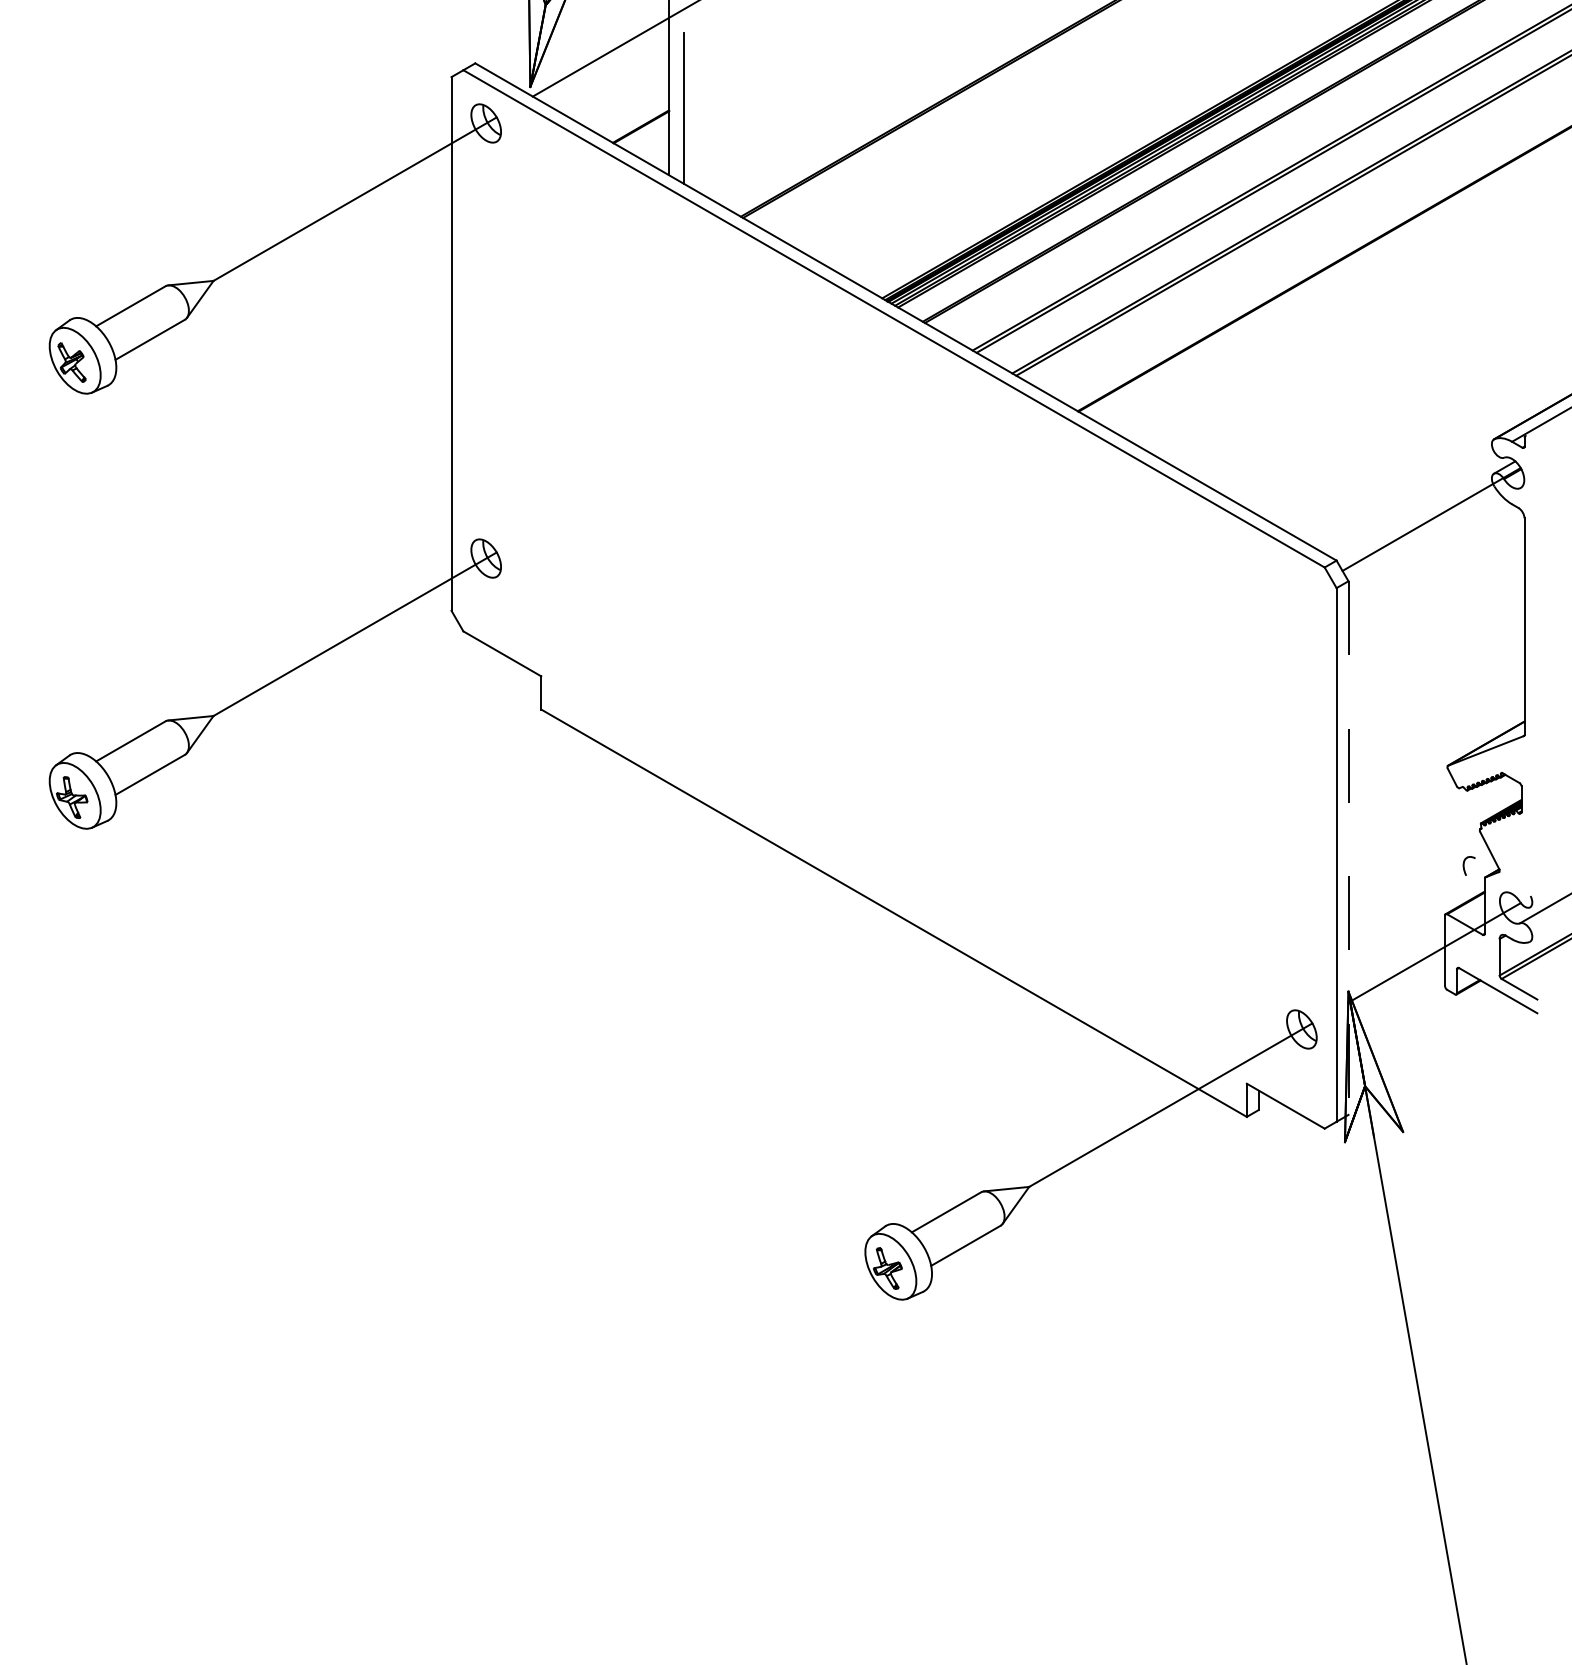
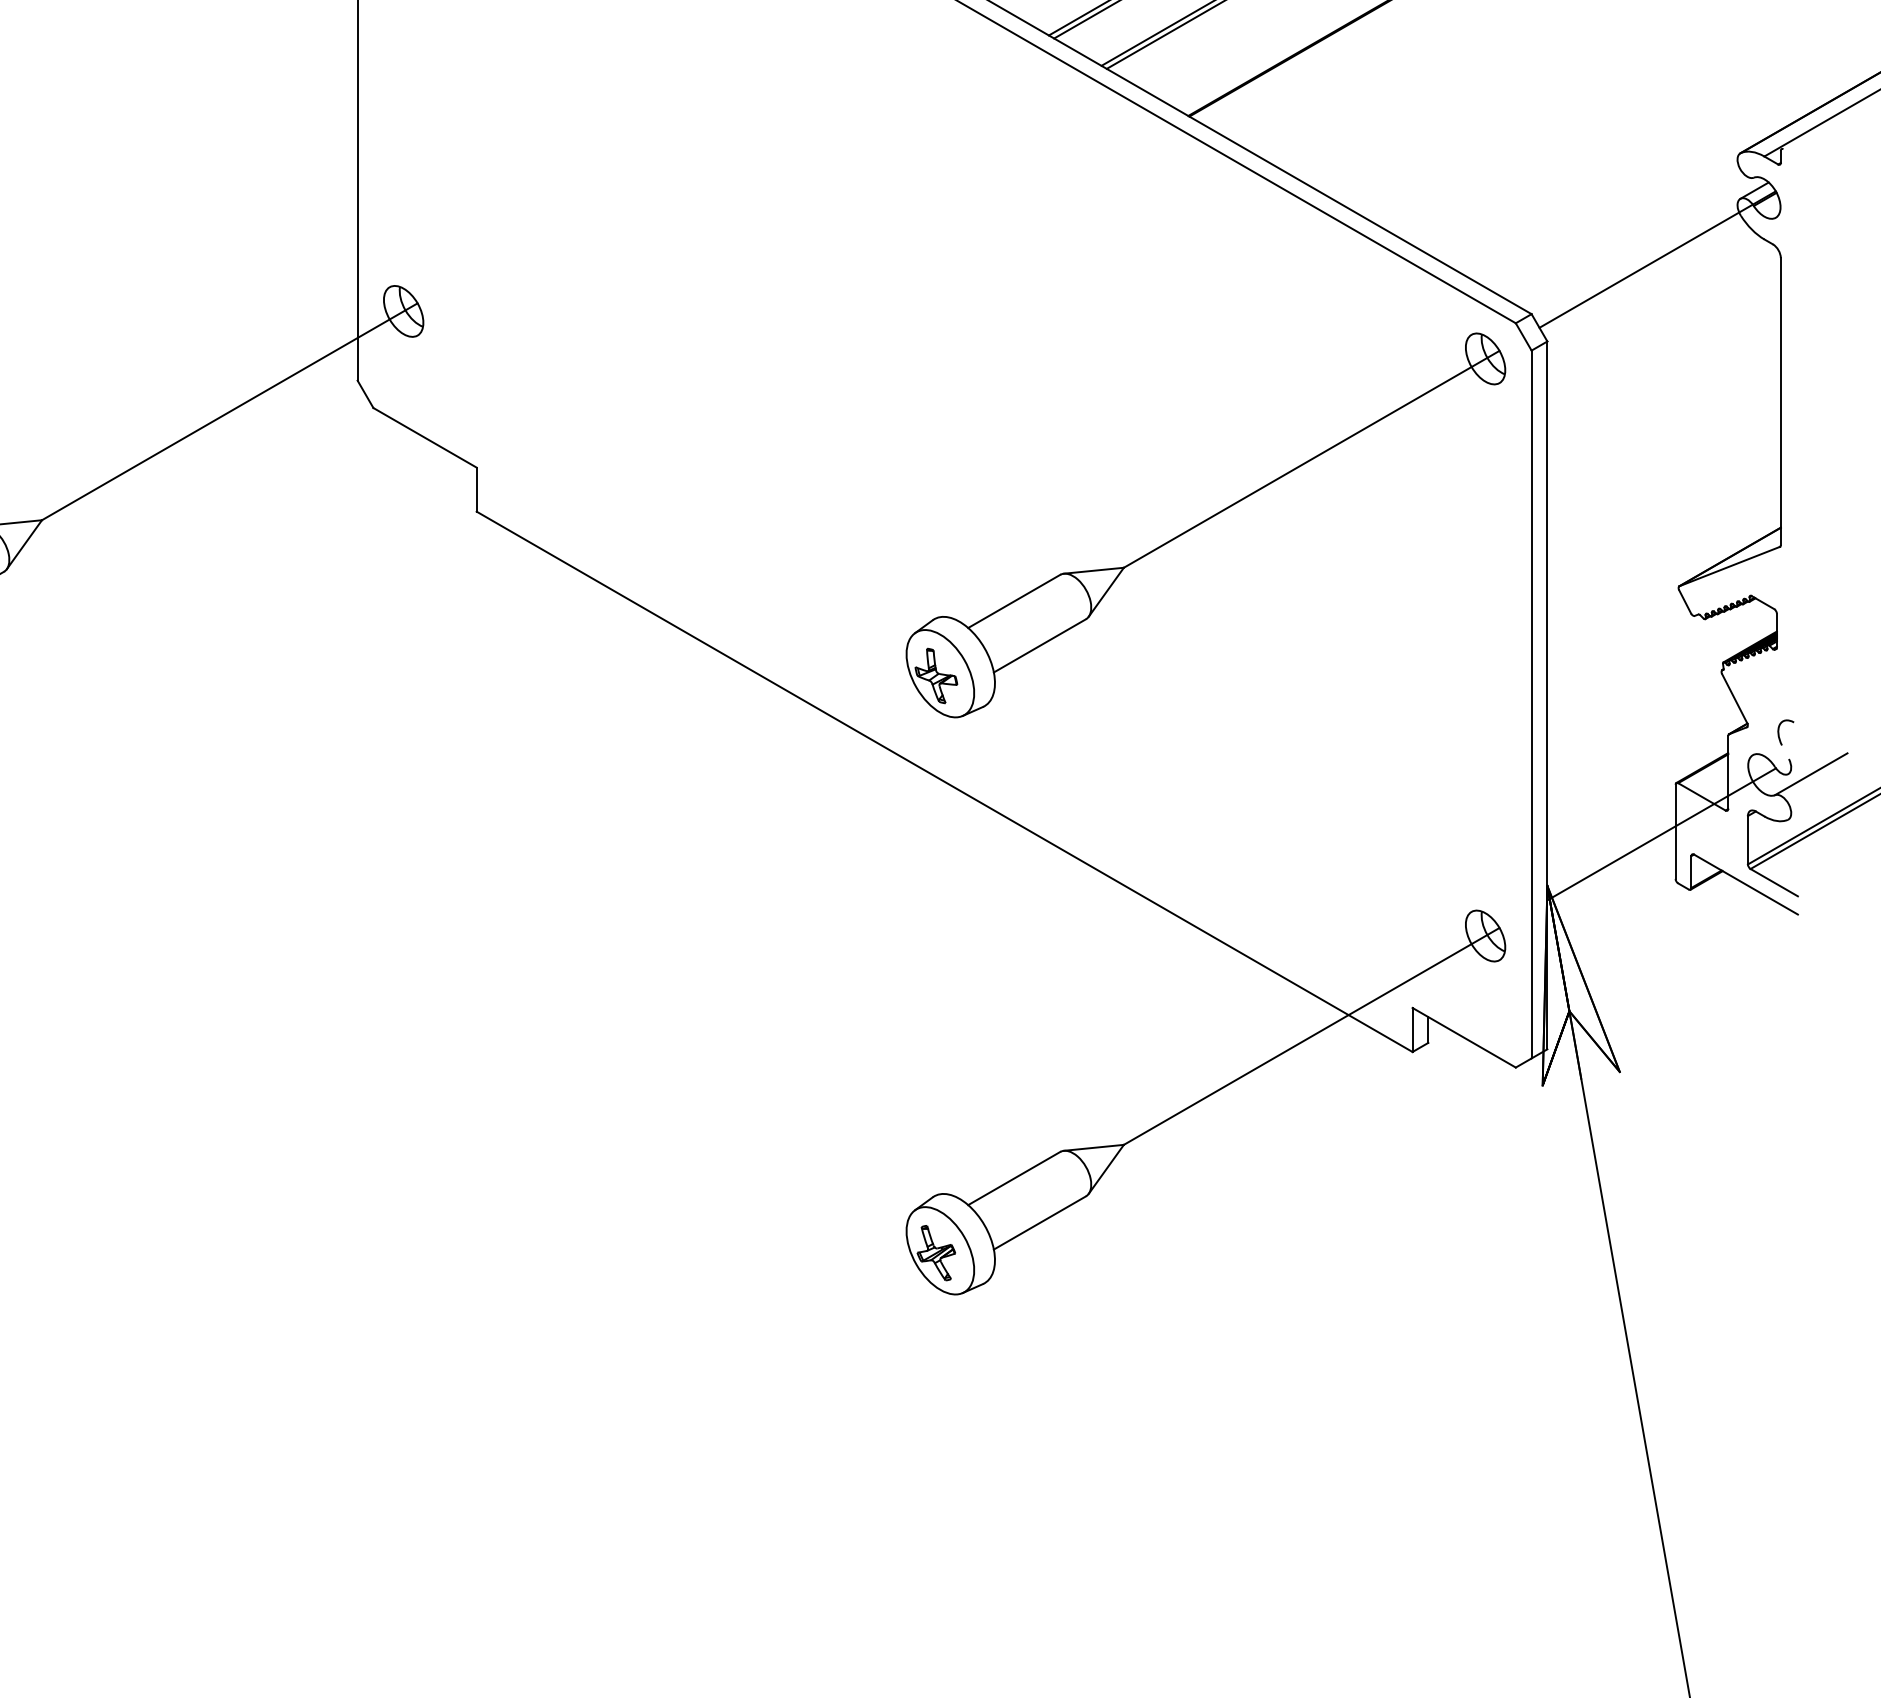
part: (1090, 719) -> (1205, 524), added
line: (1348, 848) -> (1547, 695), dashed -> solid
curve: (1464, 865) -> (1779, 731), moved

